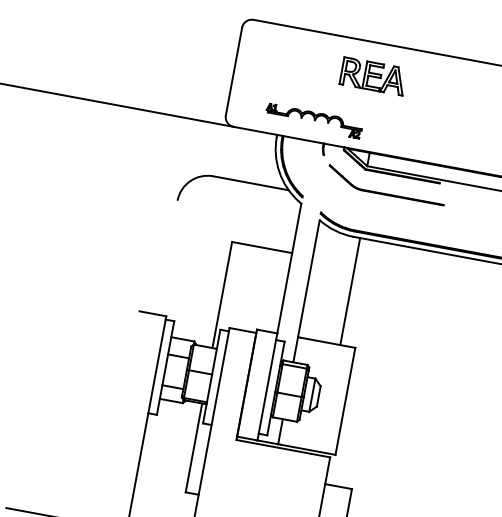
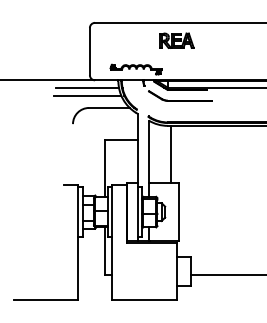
part: (373, 75) -> (176, 40), moved
line: (217, 137) -> (87, 87), added
line: (214, 152) -> (87, 95), added

